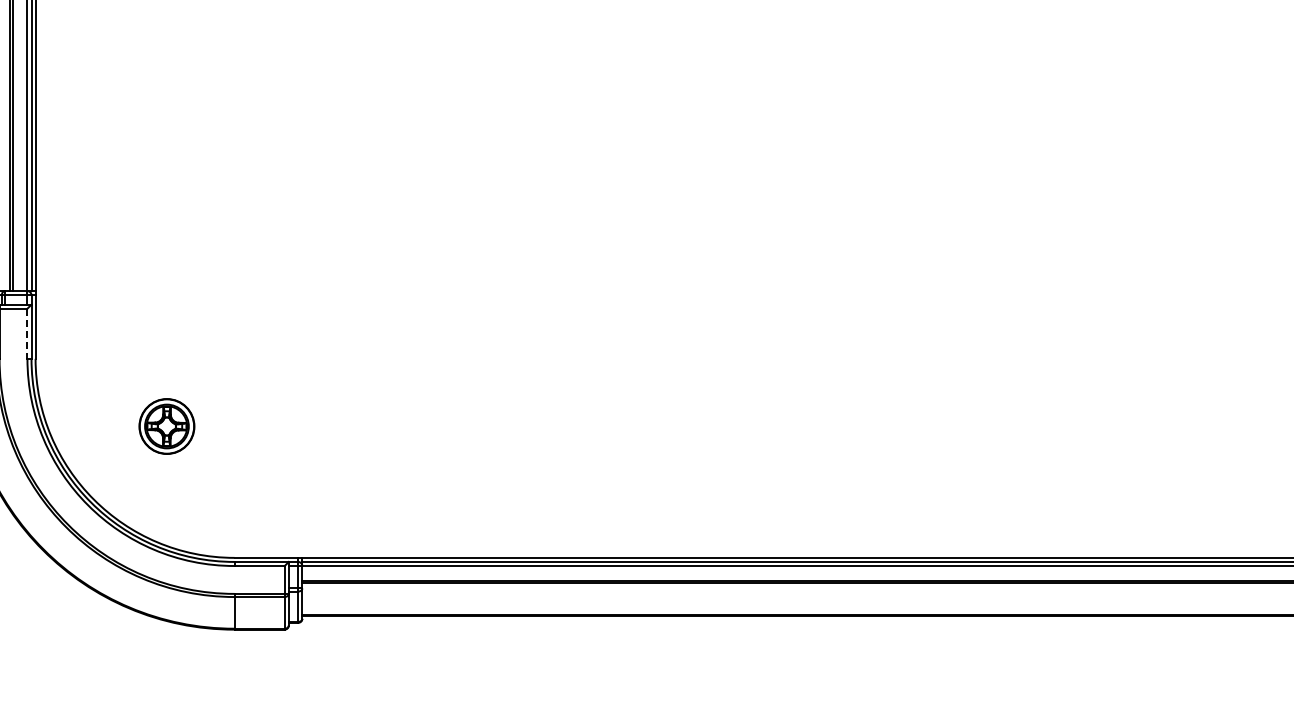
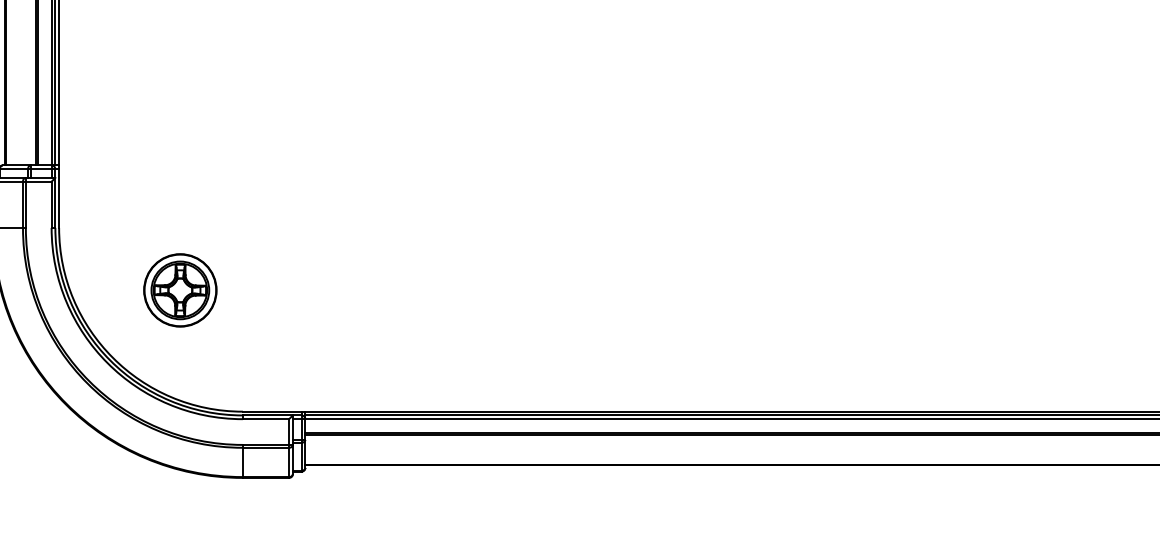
line: (27, 334) -> (51, 205), dashed -> solid
part: (166, 426) -> (179, 290), size x1.43

